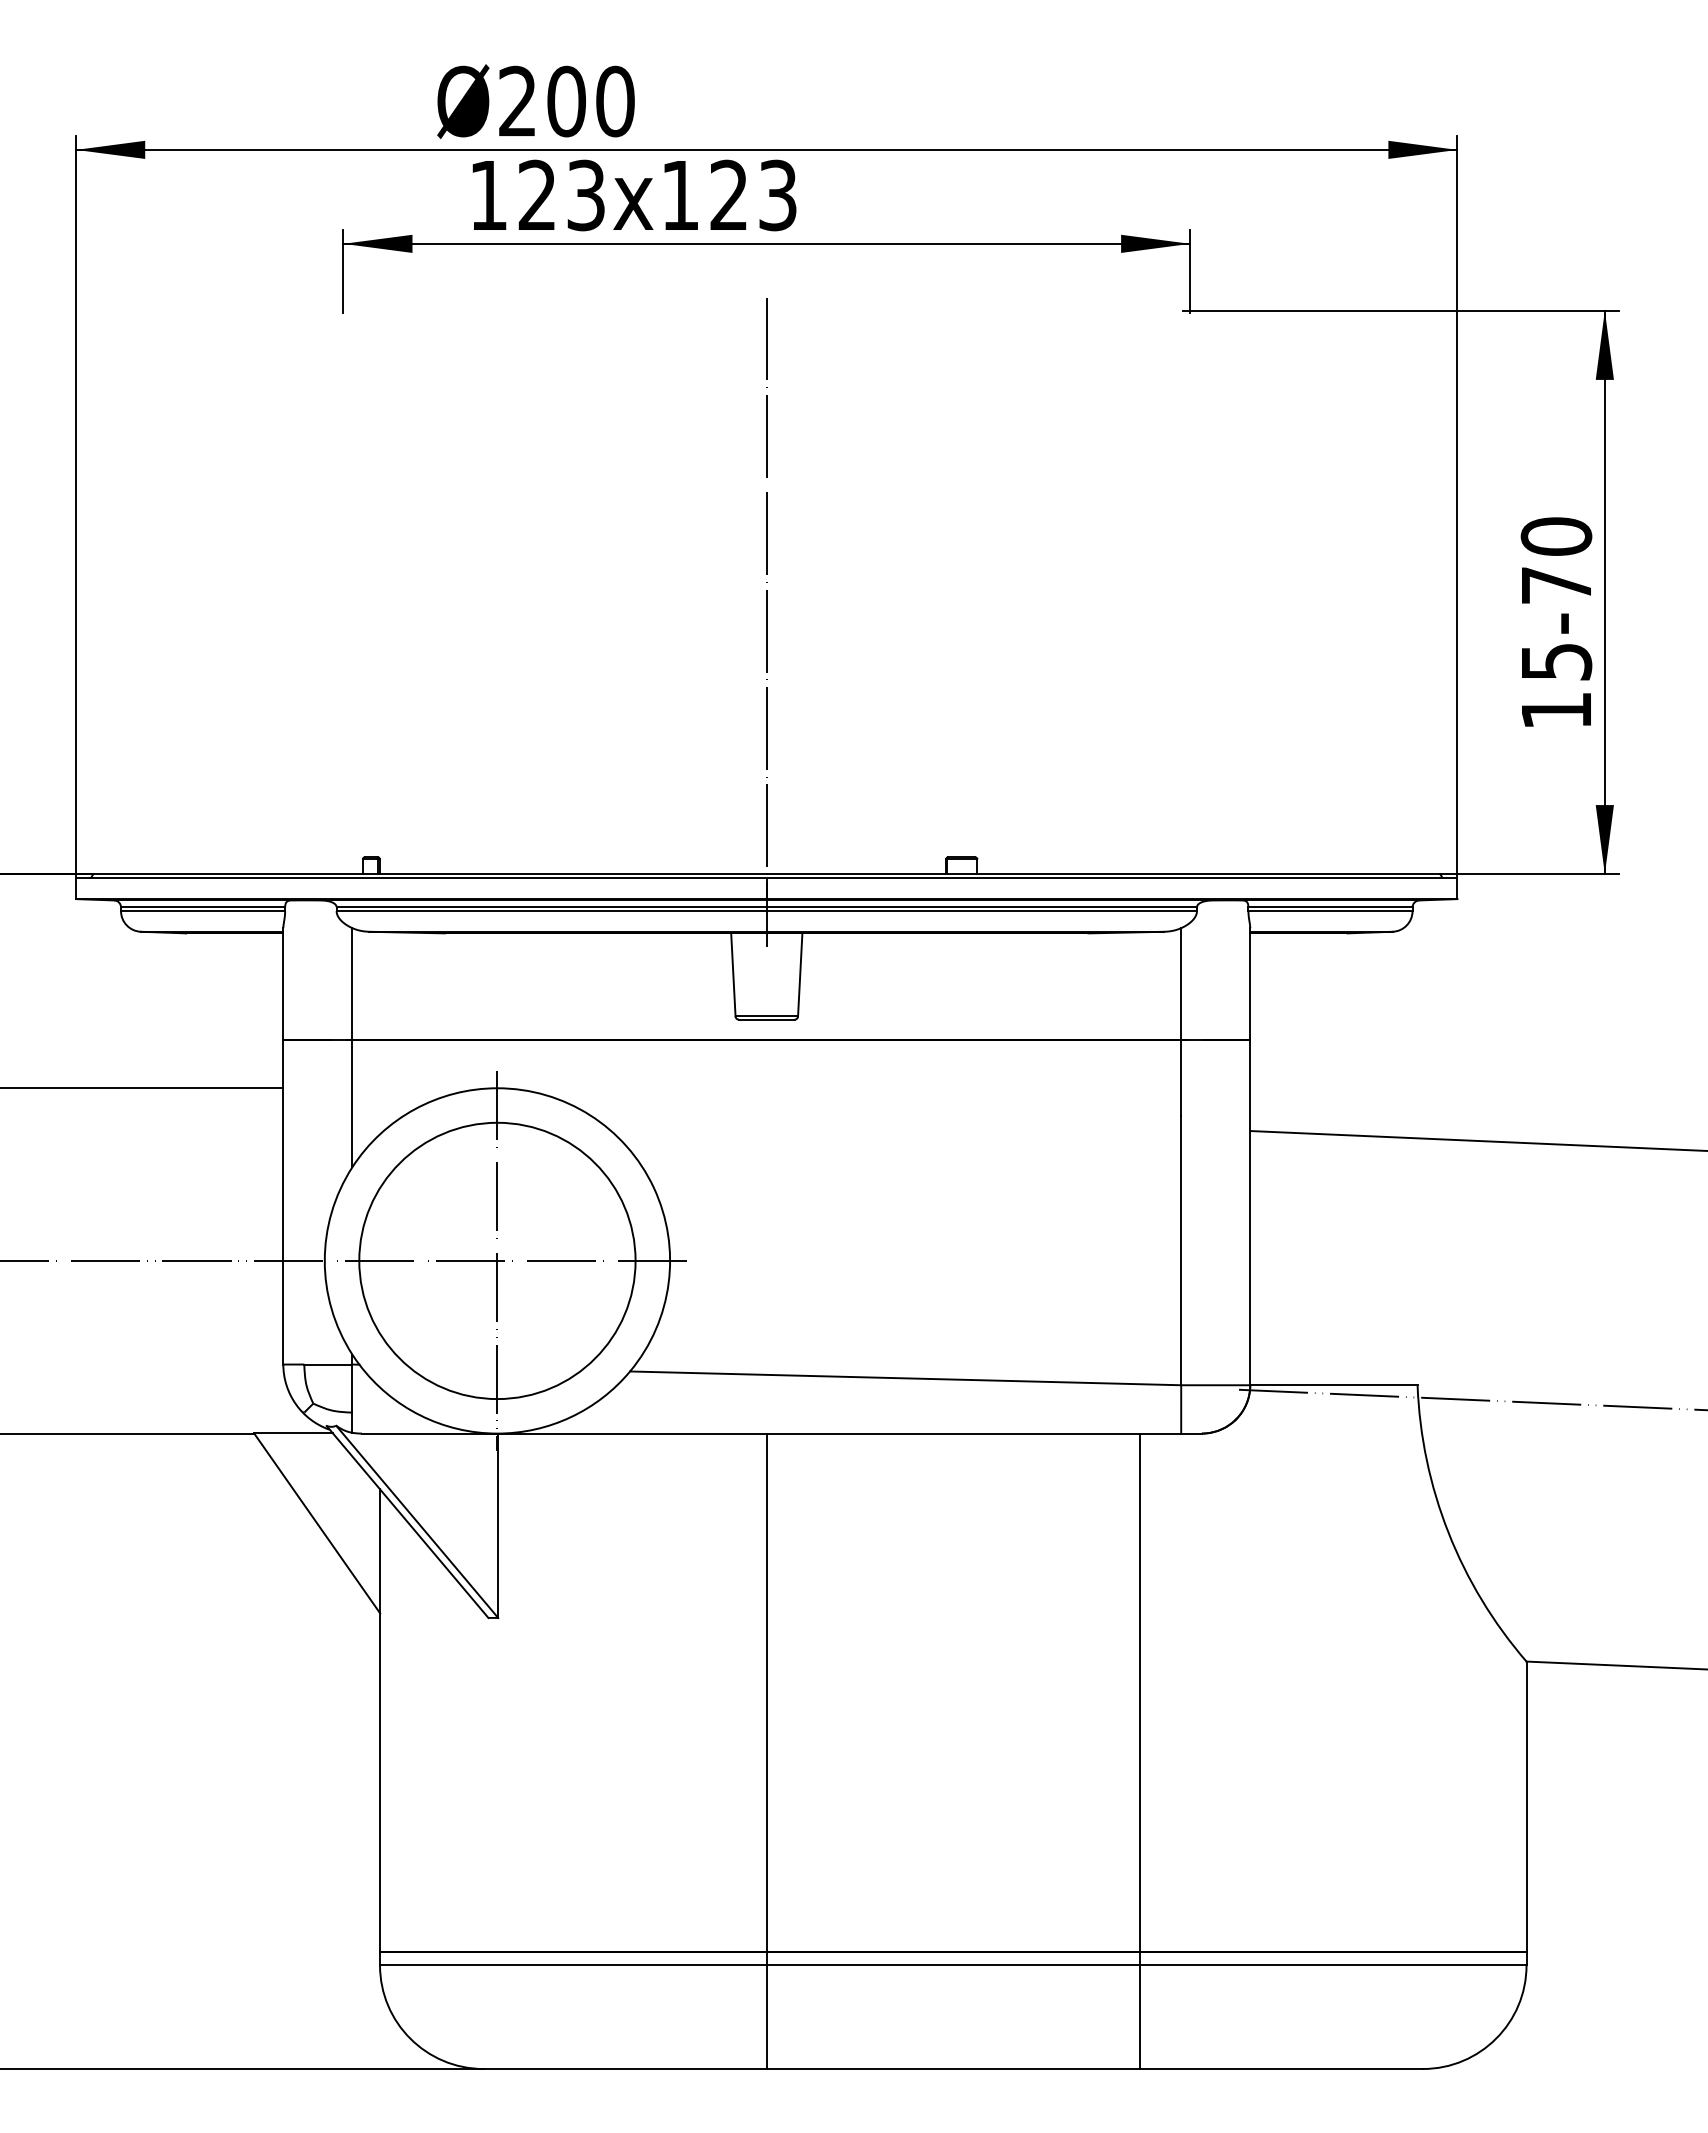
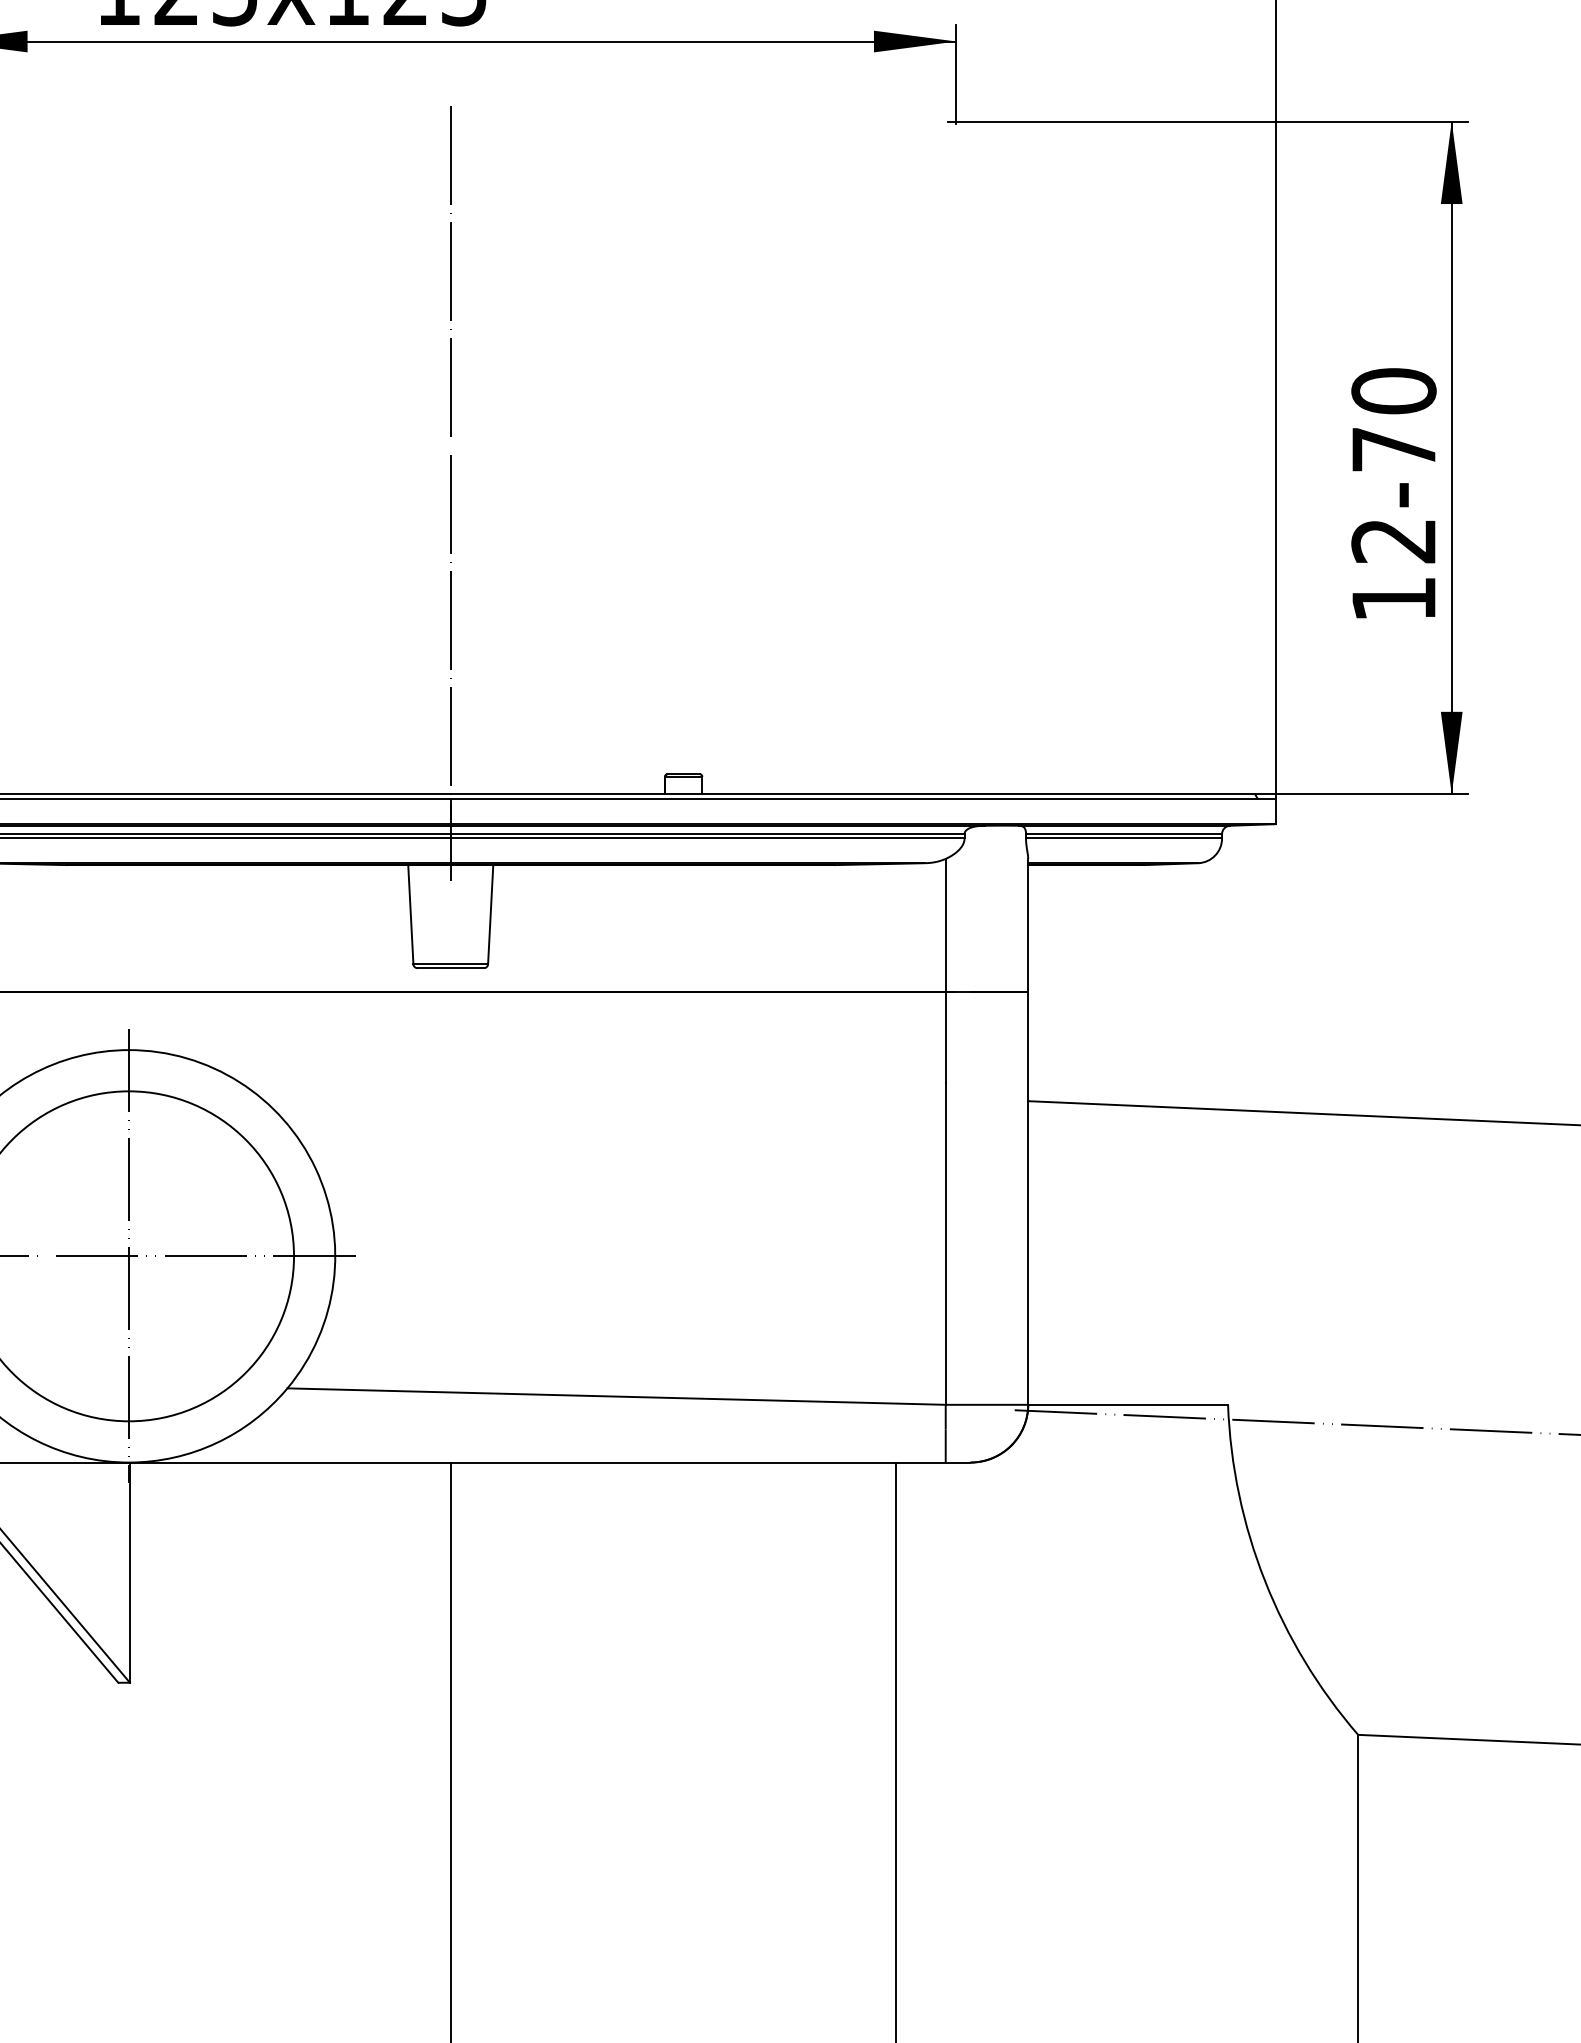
text: (1556, 662) -> (1393, 541), 15- -> 12-

